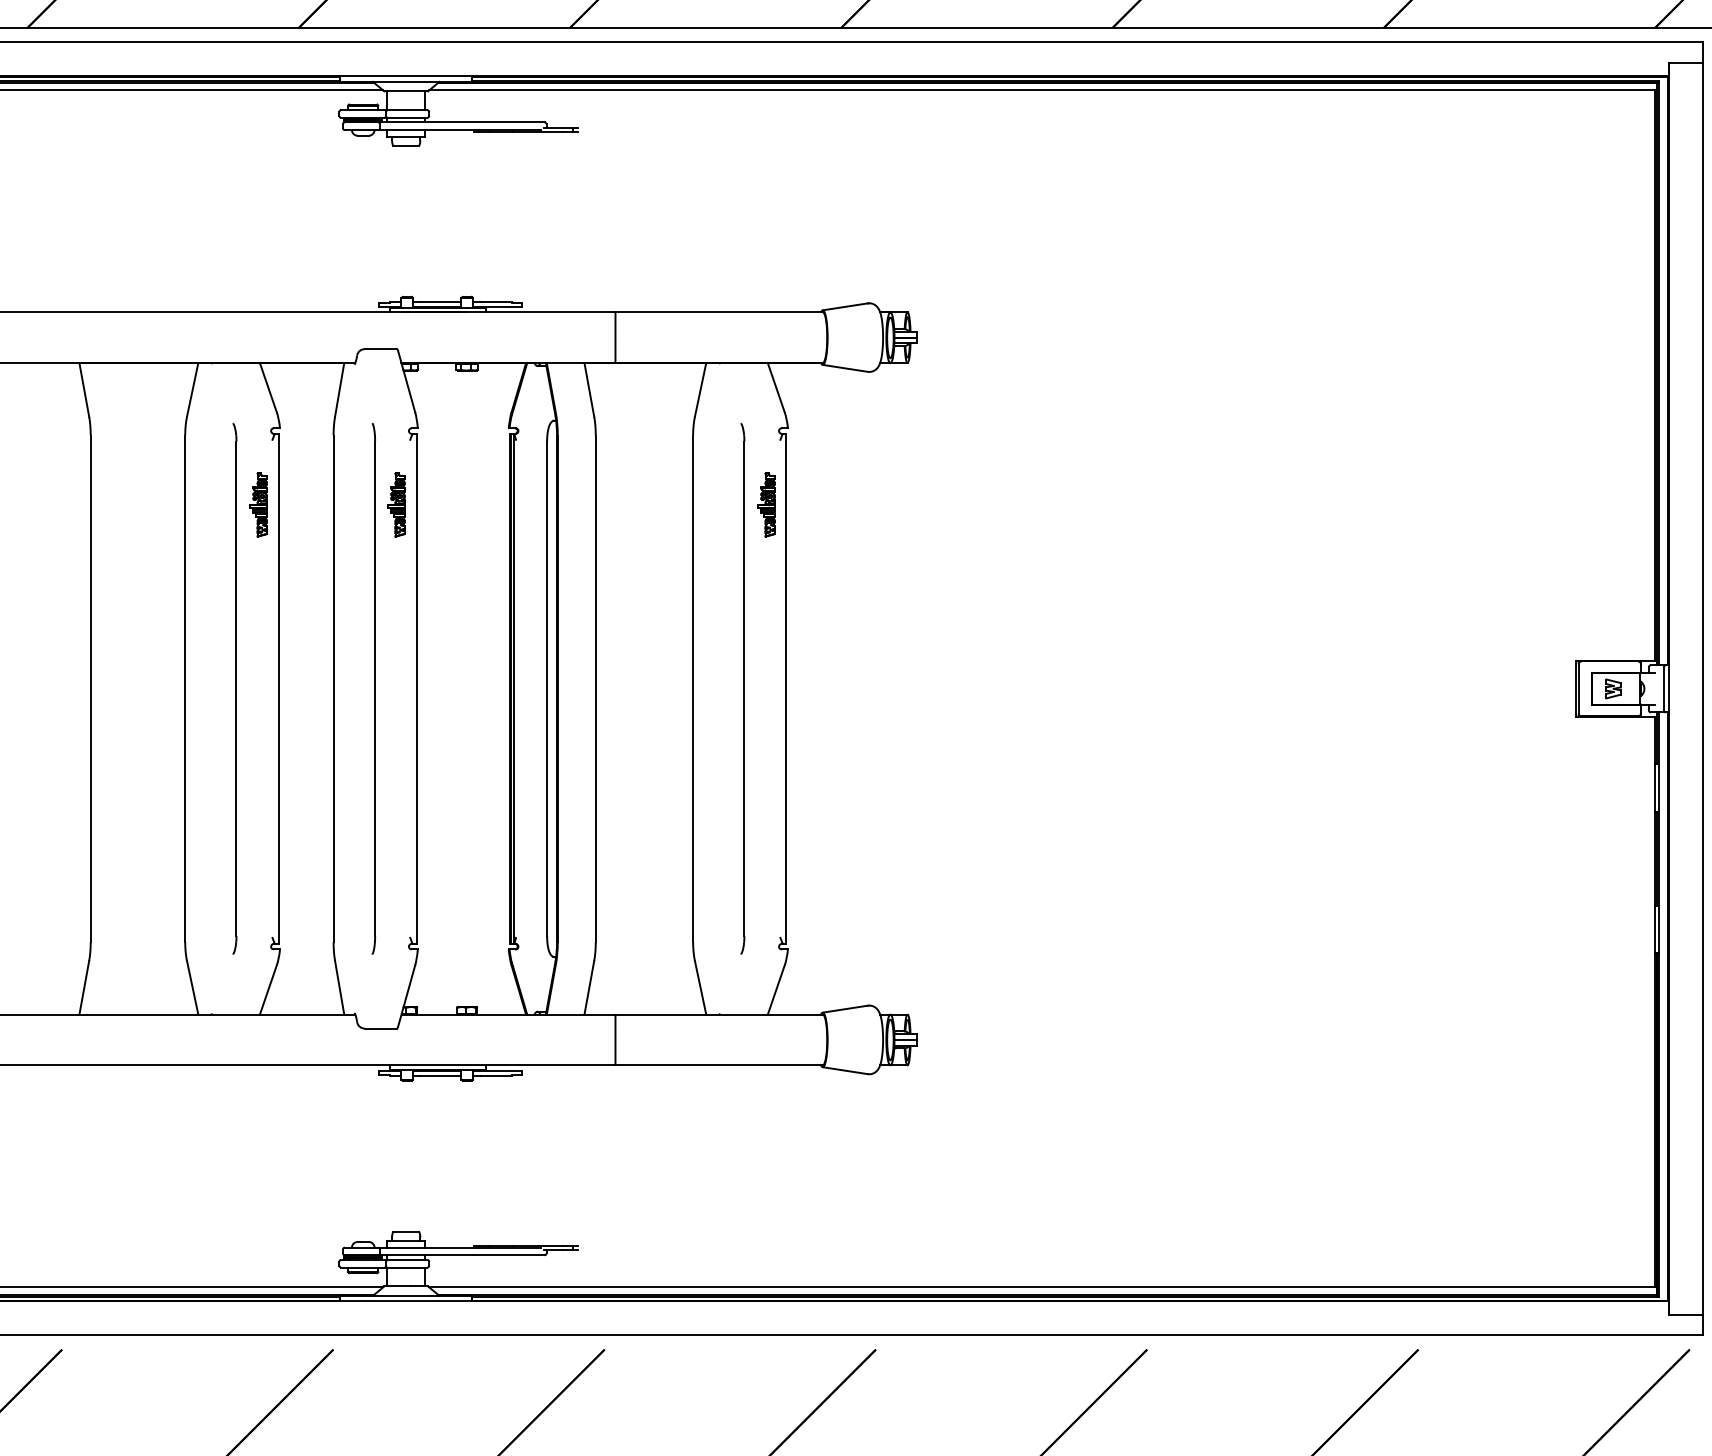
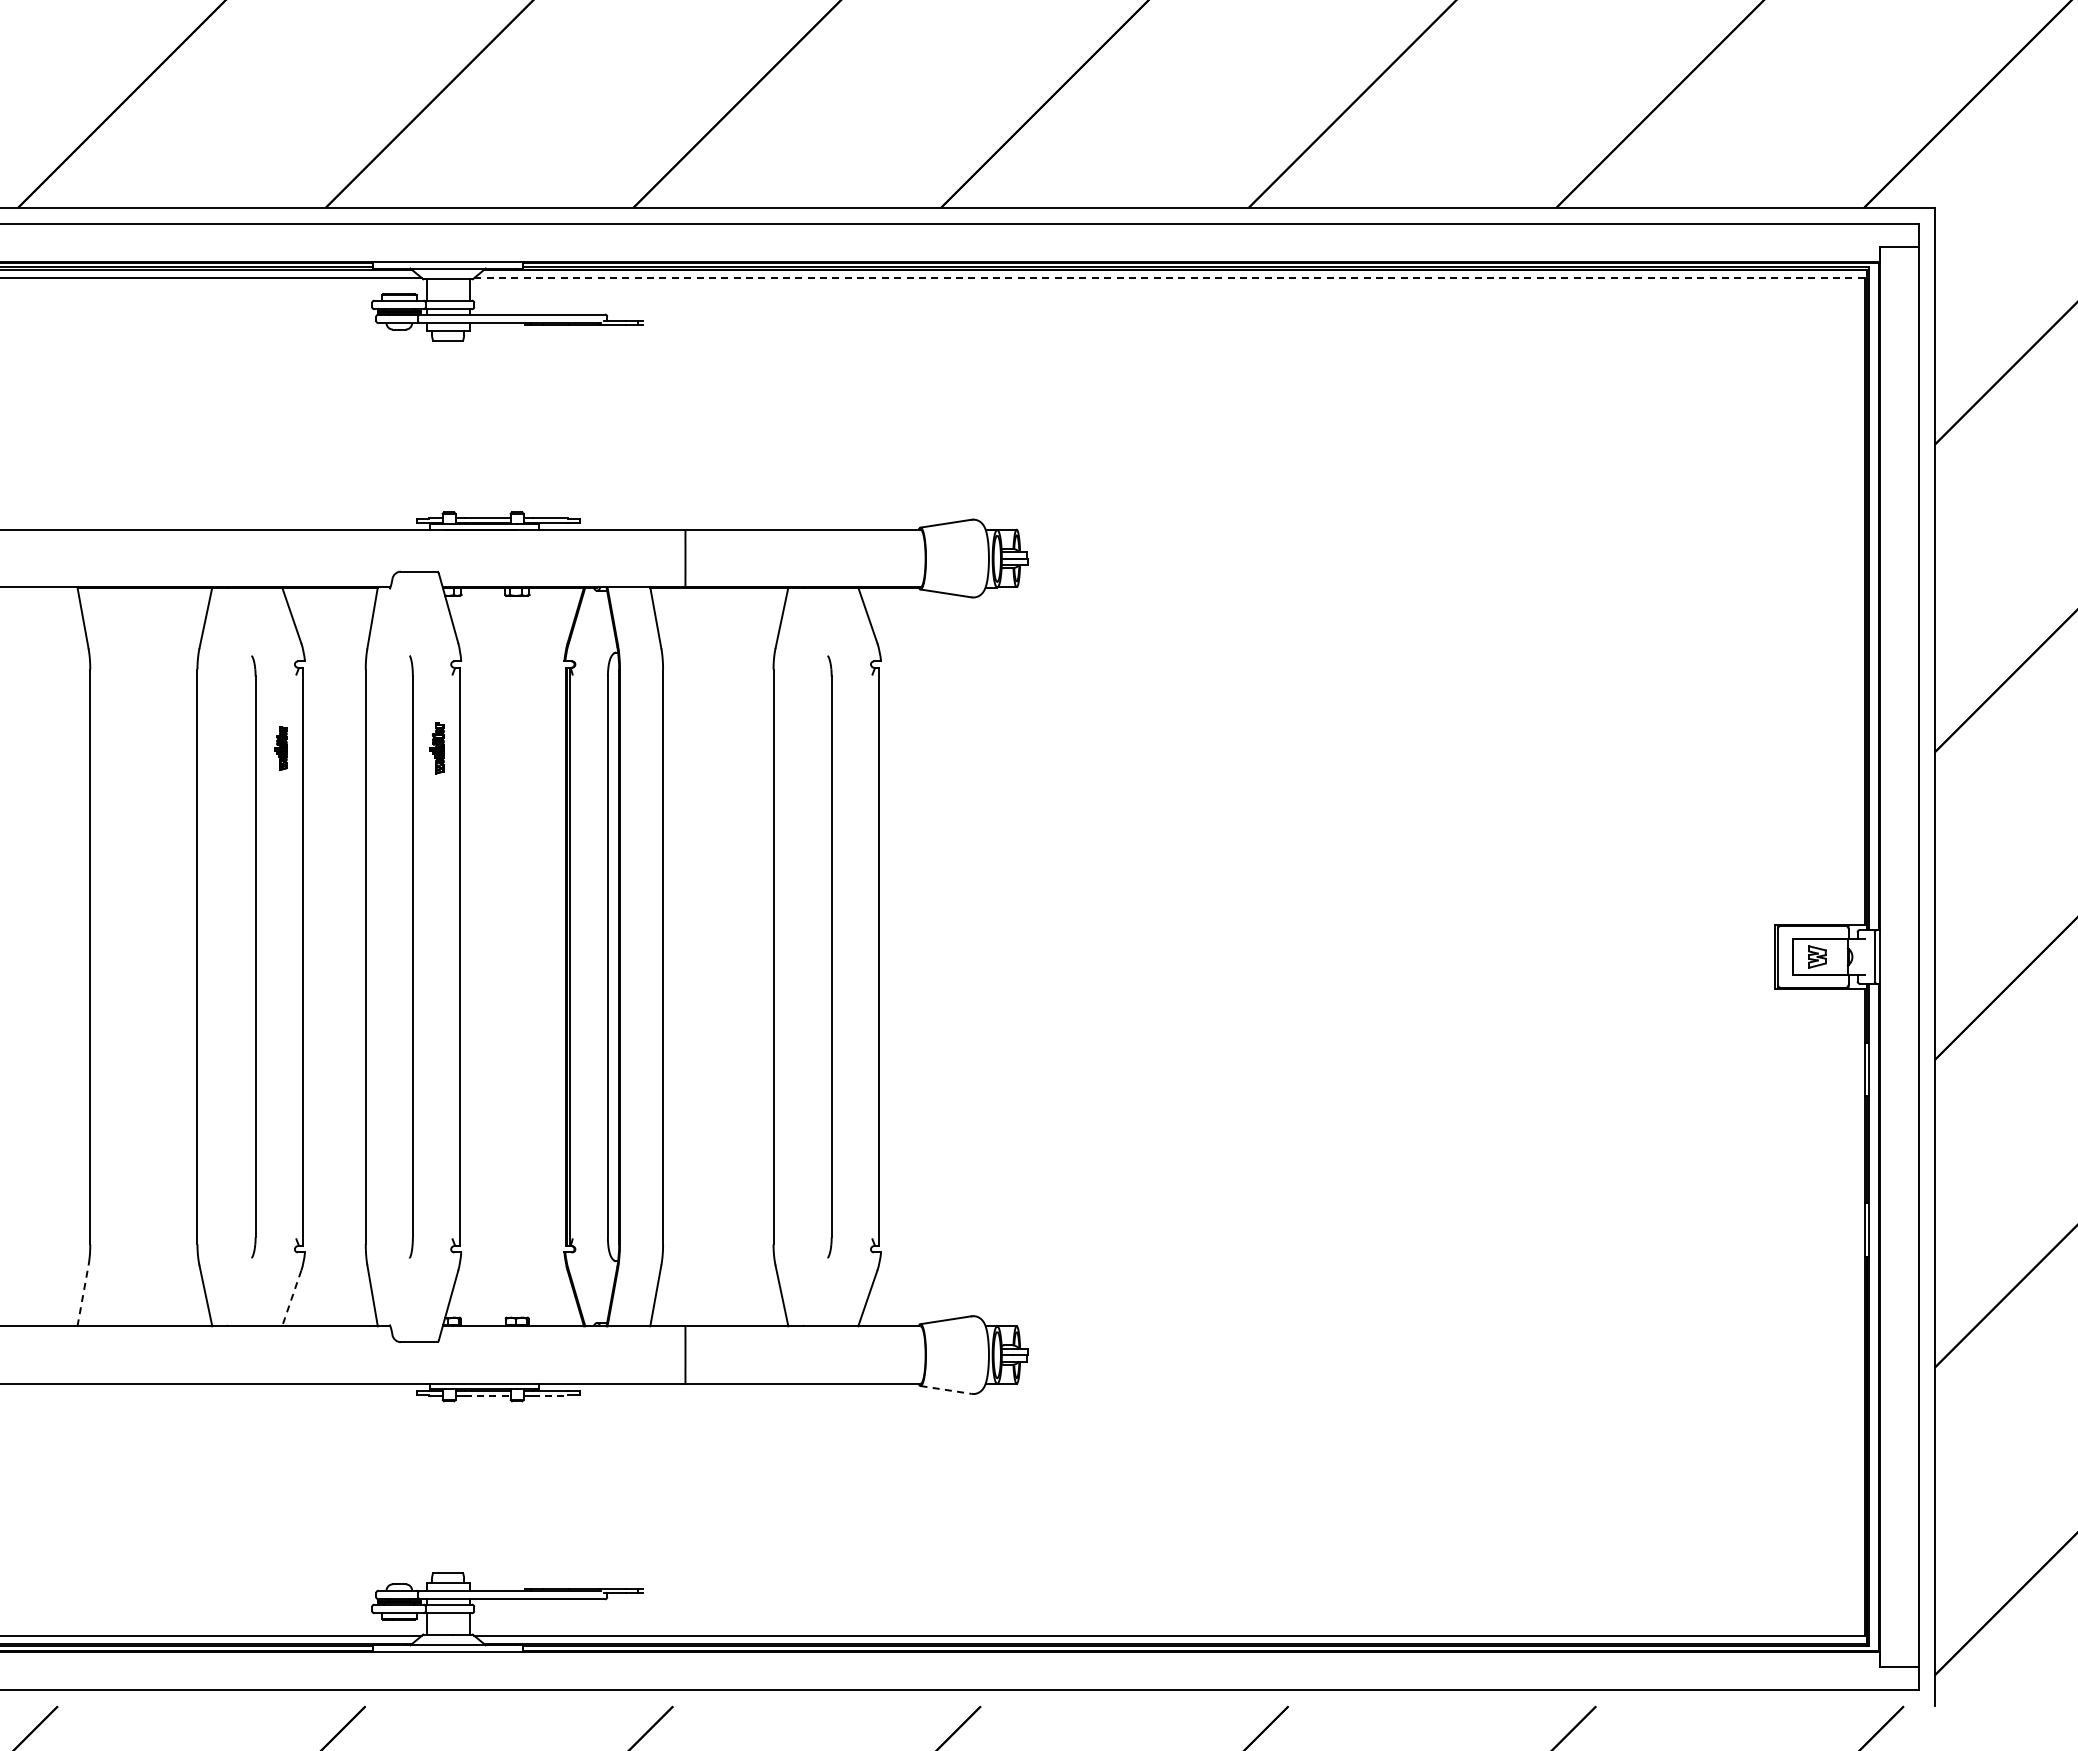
line: (1042, 90) -> (1169, 278), solid -> dashed
part: (258, 505) -> (280, 748), size x0.6
part: (395, 505) -> (436, 748), size x0.7
part: (766, 505) -> (856, 748), removed
line: (84, 987) -> (83, 1295), solid -> dashed
line: (268, 990) -> (291, 1298), solid -> dashed
line: (845, 1070) -> (946, 1389), solid -> dashed
line: (441, 1075) -> (488, 1395), solid -> dashed
line: (496, 1075) -> (550, 1395), solid -> dashed

